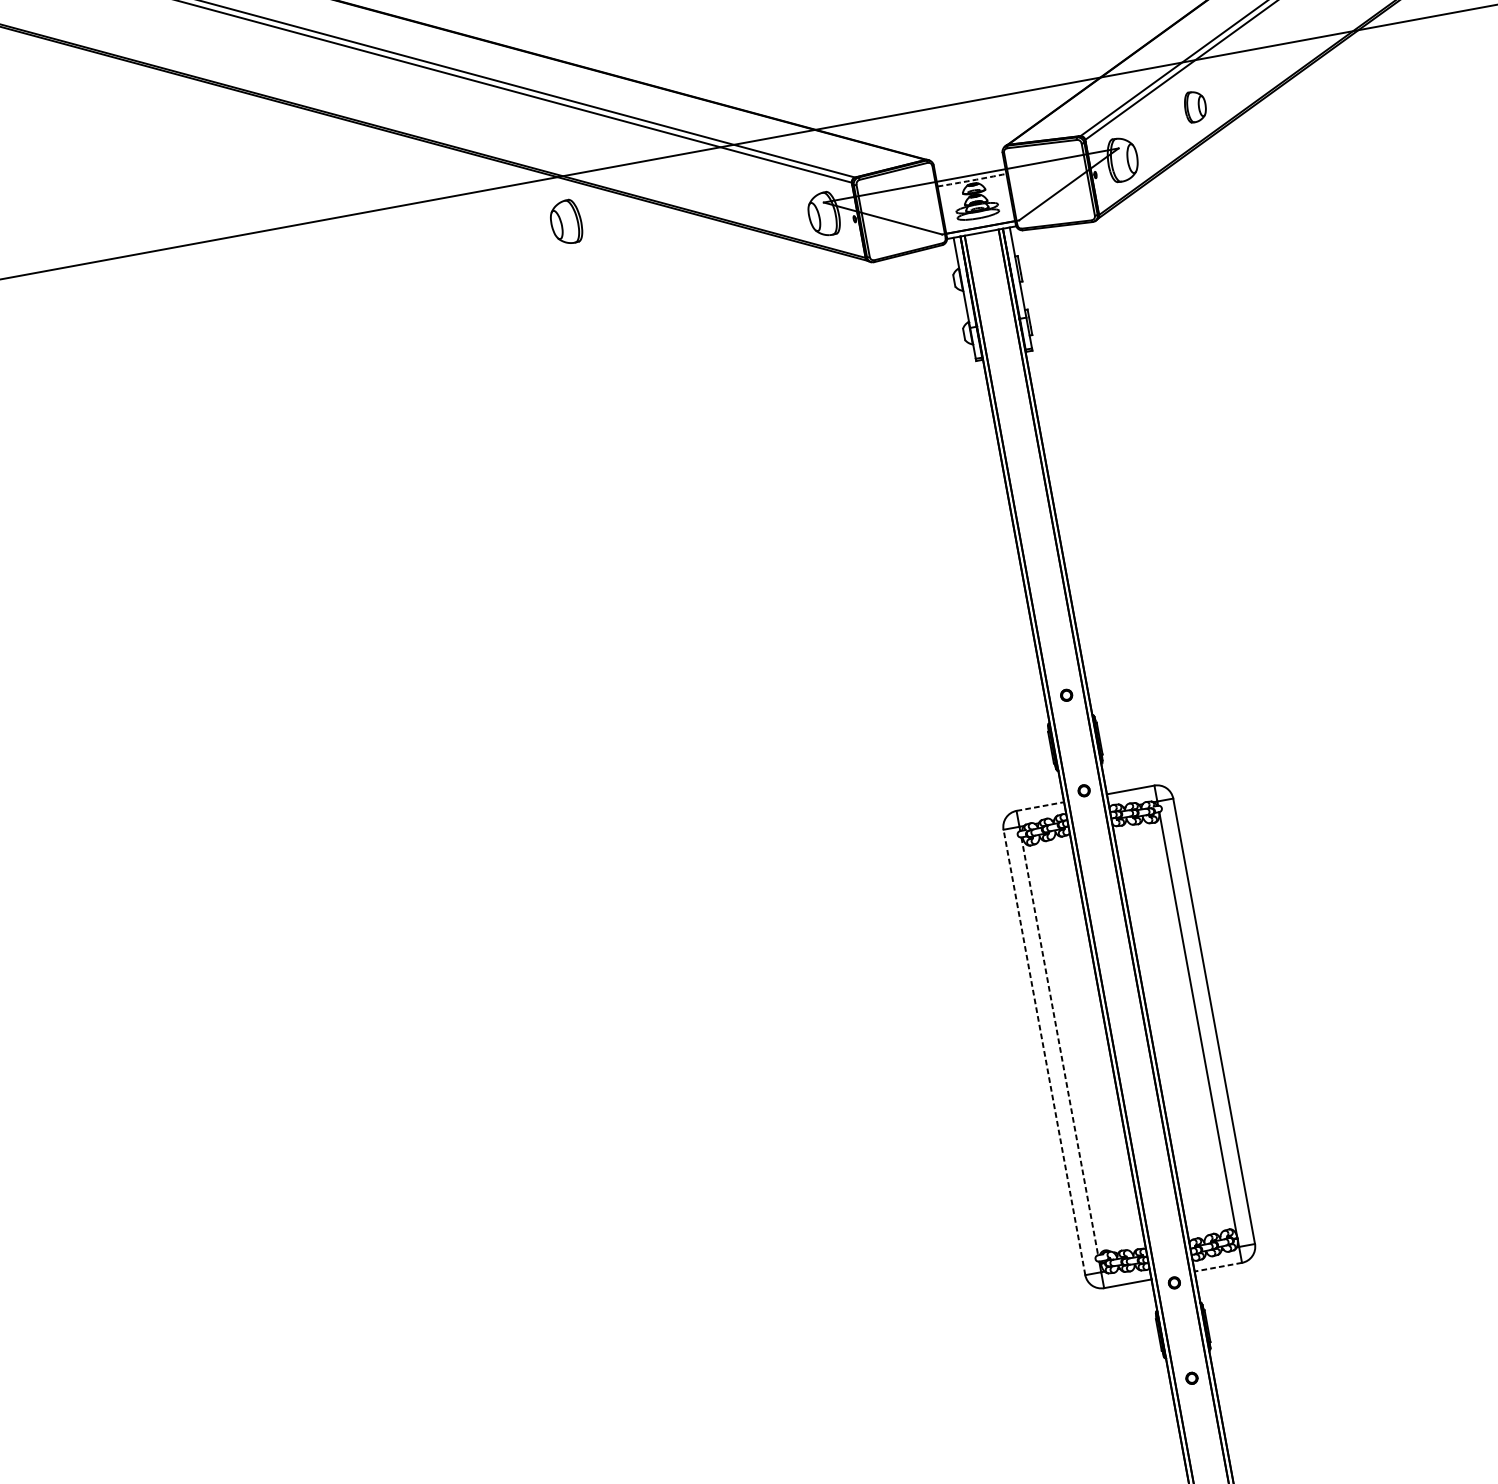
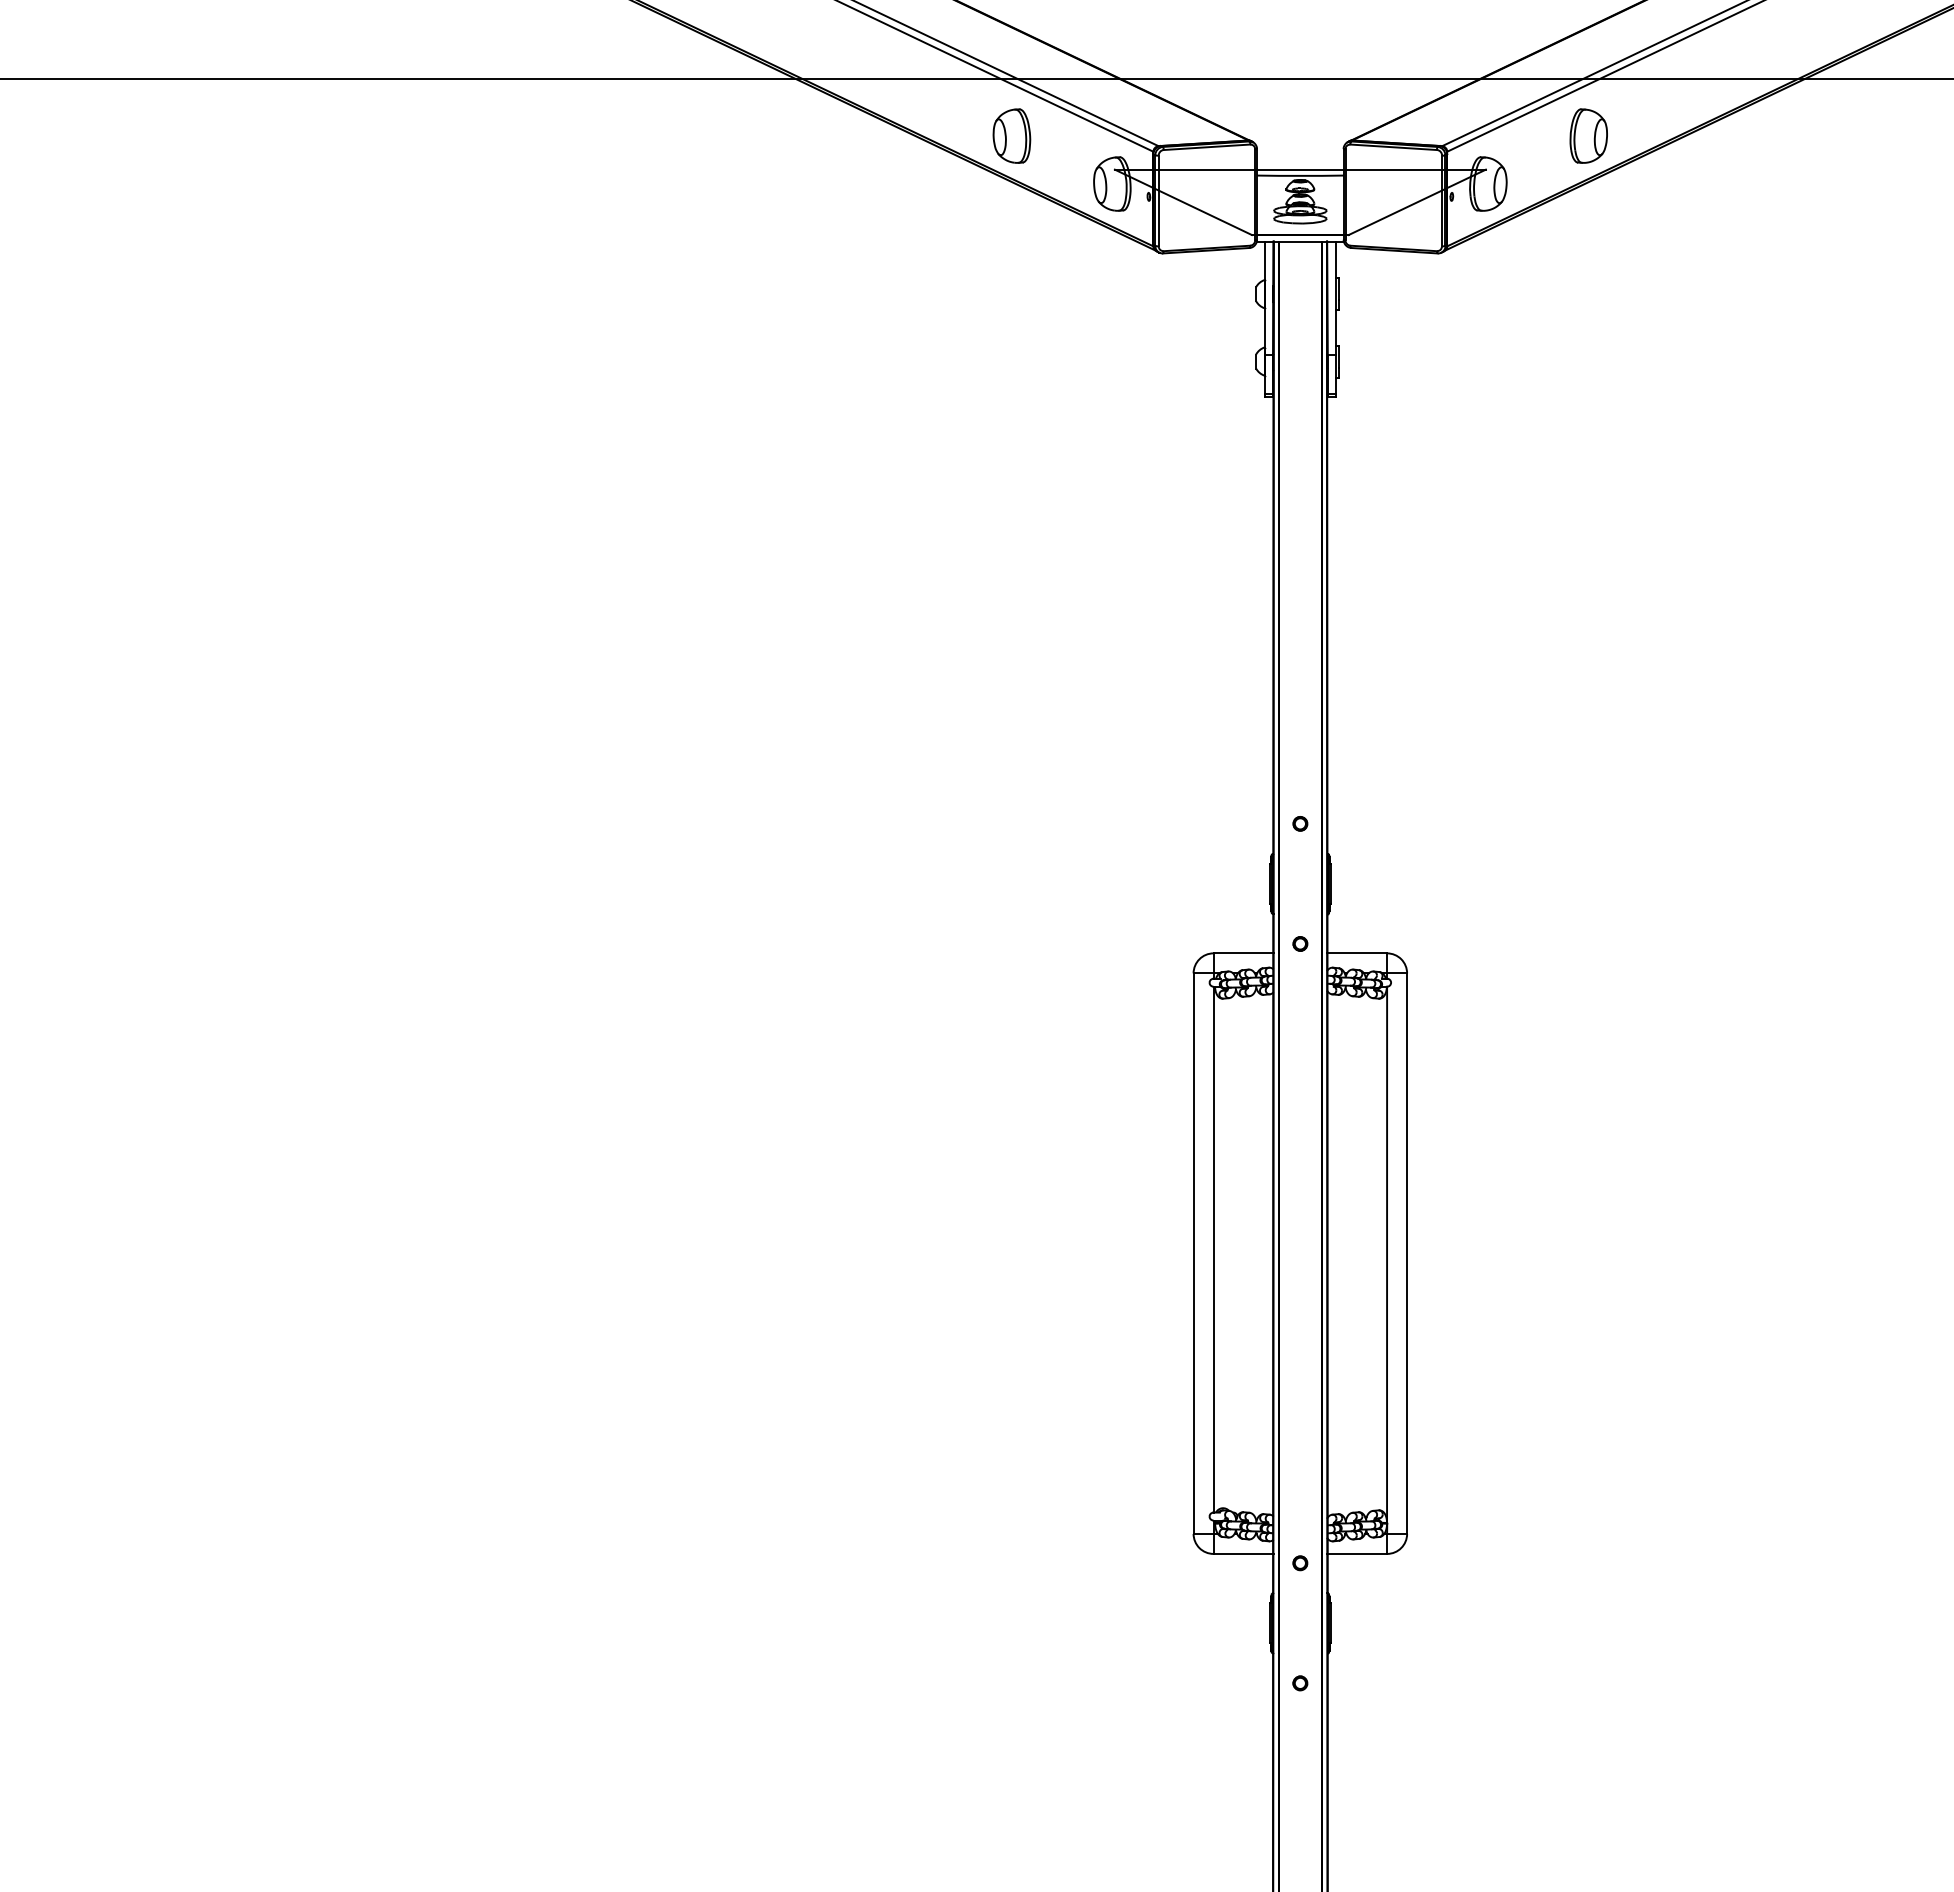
part: (1195, 106) -> (1588, 135), size x1.43
arc: (972, 180) -> (1300, 175), dashed -> solid
part: (565, 221) -> (1011, 135), moved
line: (1041, 806) -> (1244, 953), dashed -> solid
line: (1059, 1046) -> (1213, 1249), dashed -> solid
line: (1044, 1052) -> (1193, 1253), dashed -> solid
line: (1217, 1266) -> (1356, 1553), dashed -> solid

